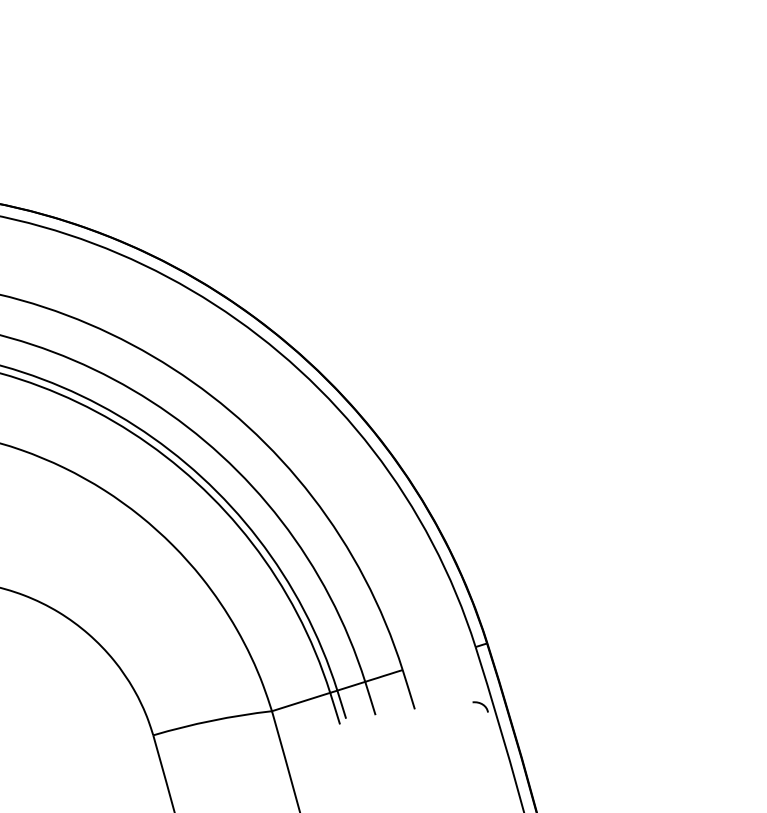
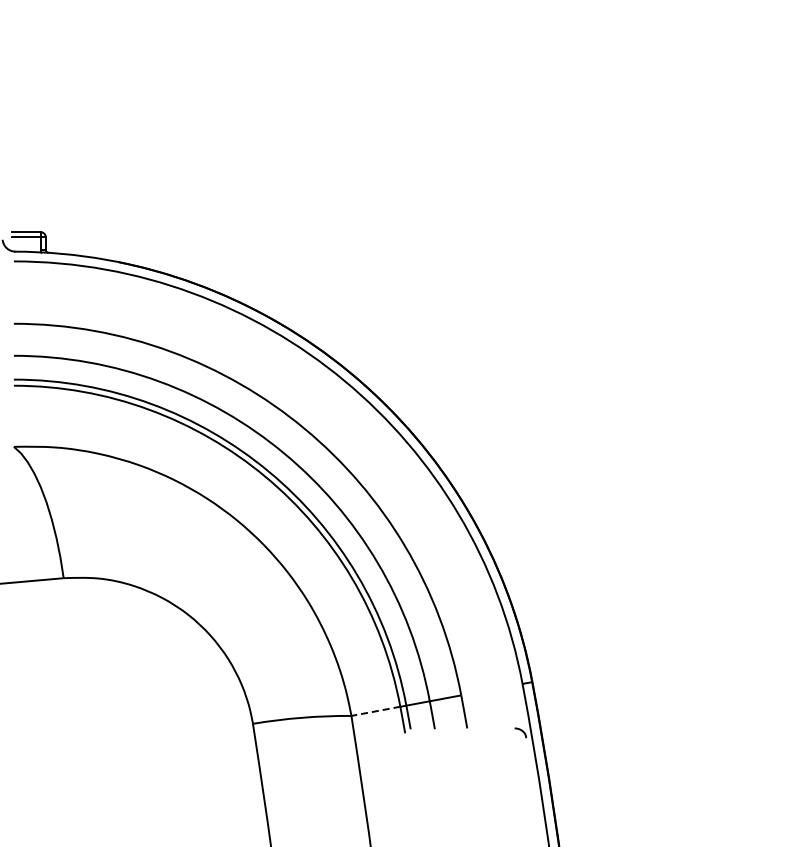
line: (300, 702) -> (375, 711), solid -> dashed

